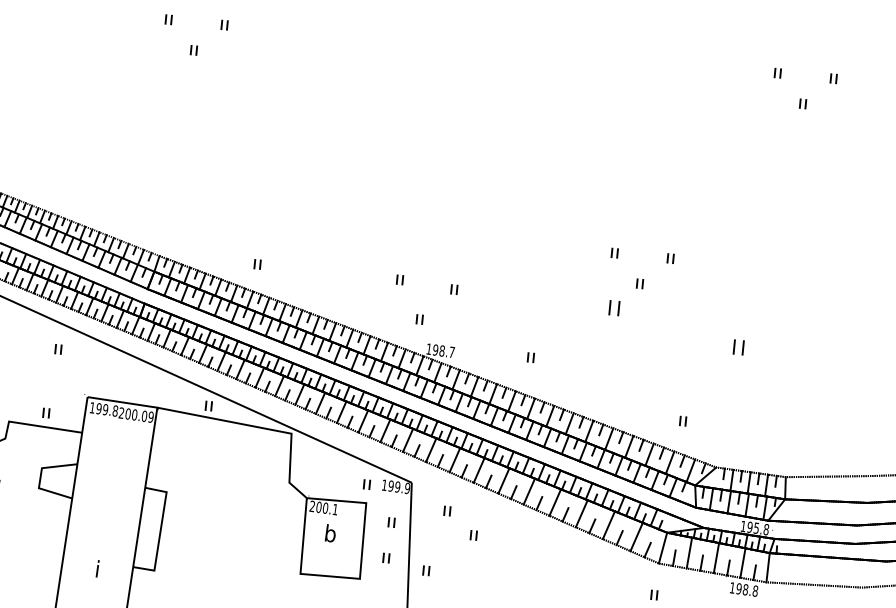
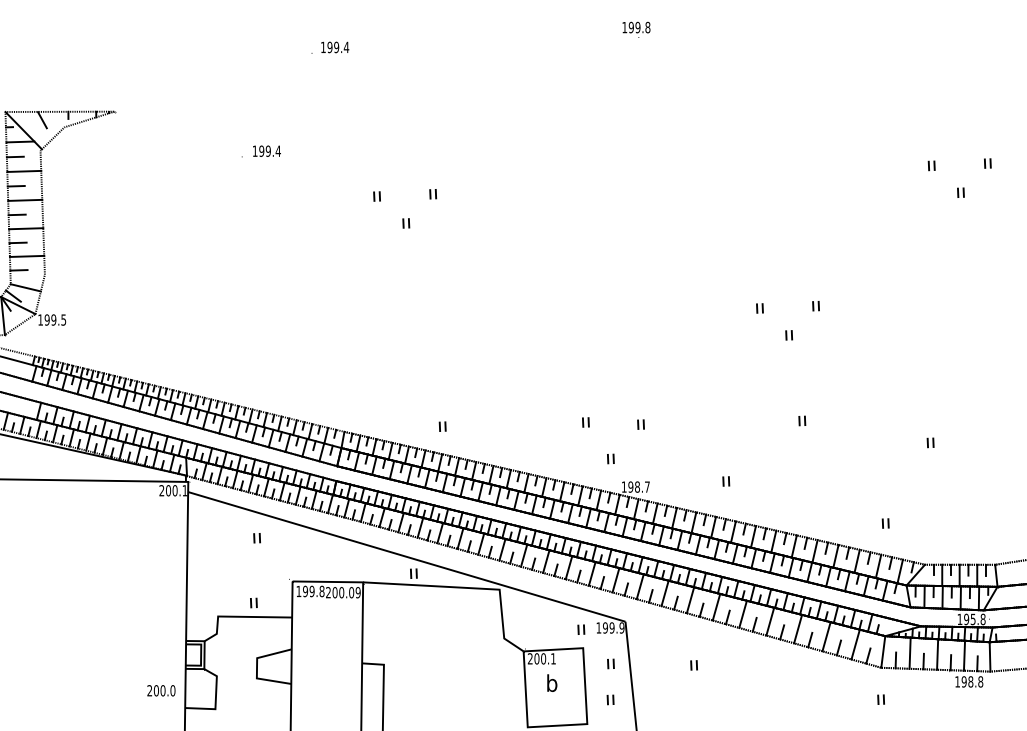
part: (192, 45) -> (404, 218), moved
part: (638, 278) -> (786, 330), moved
part: (614, 307) -> (802, 420), size x0.62
part: (738, 347) -> (930, 442), size x0.62
part: (447, 510) -> (664, 644), removed
part: (425, 570) -> (651, 706), removed

